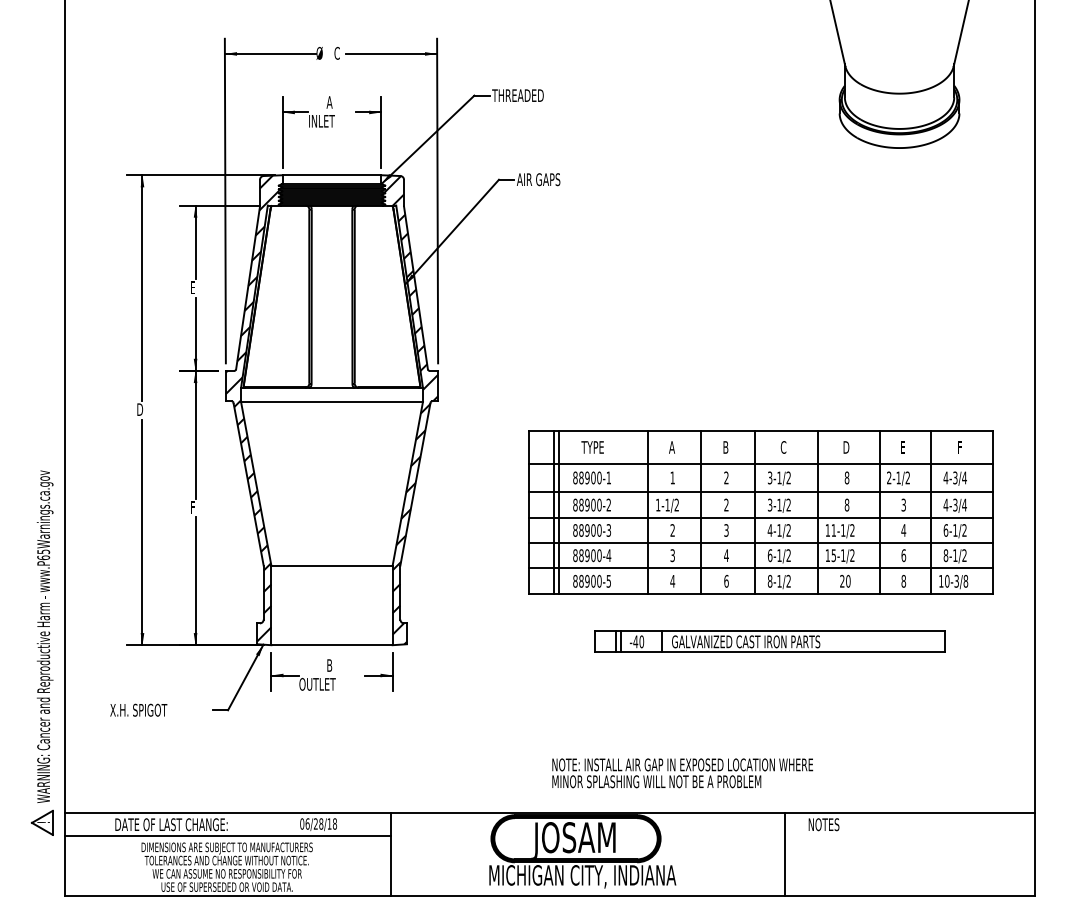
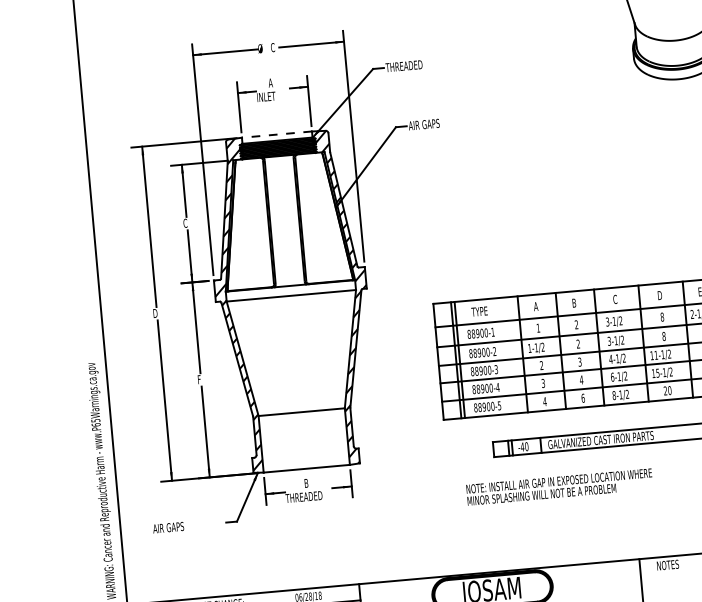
line: (331, 175) -> (276, 134), solid -> dashed
text: (192, 287) -> (184, 223), E -> C
text: (324, 683) -> (303, 496), OUTLET -> THREADED
text: (138, 709) -> (173, 526), X.H. SPIGOT -> AIR GAPS
text: (682, 773) -> (559, 487), moved

